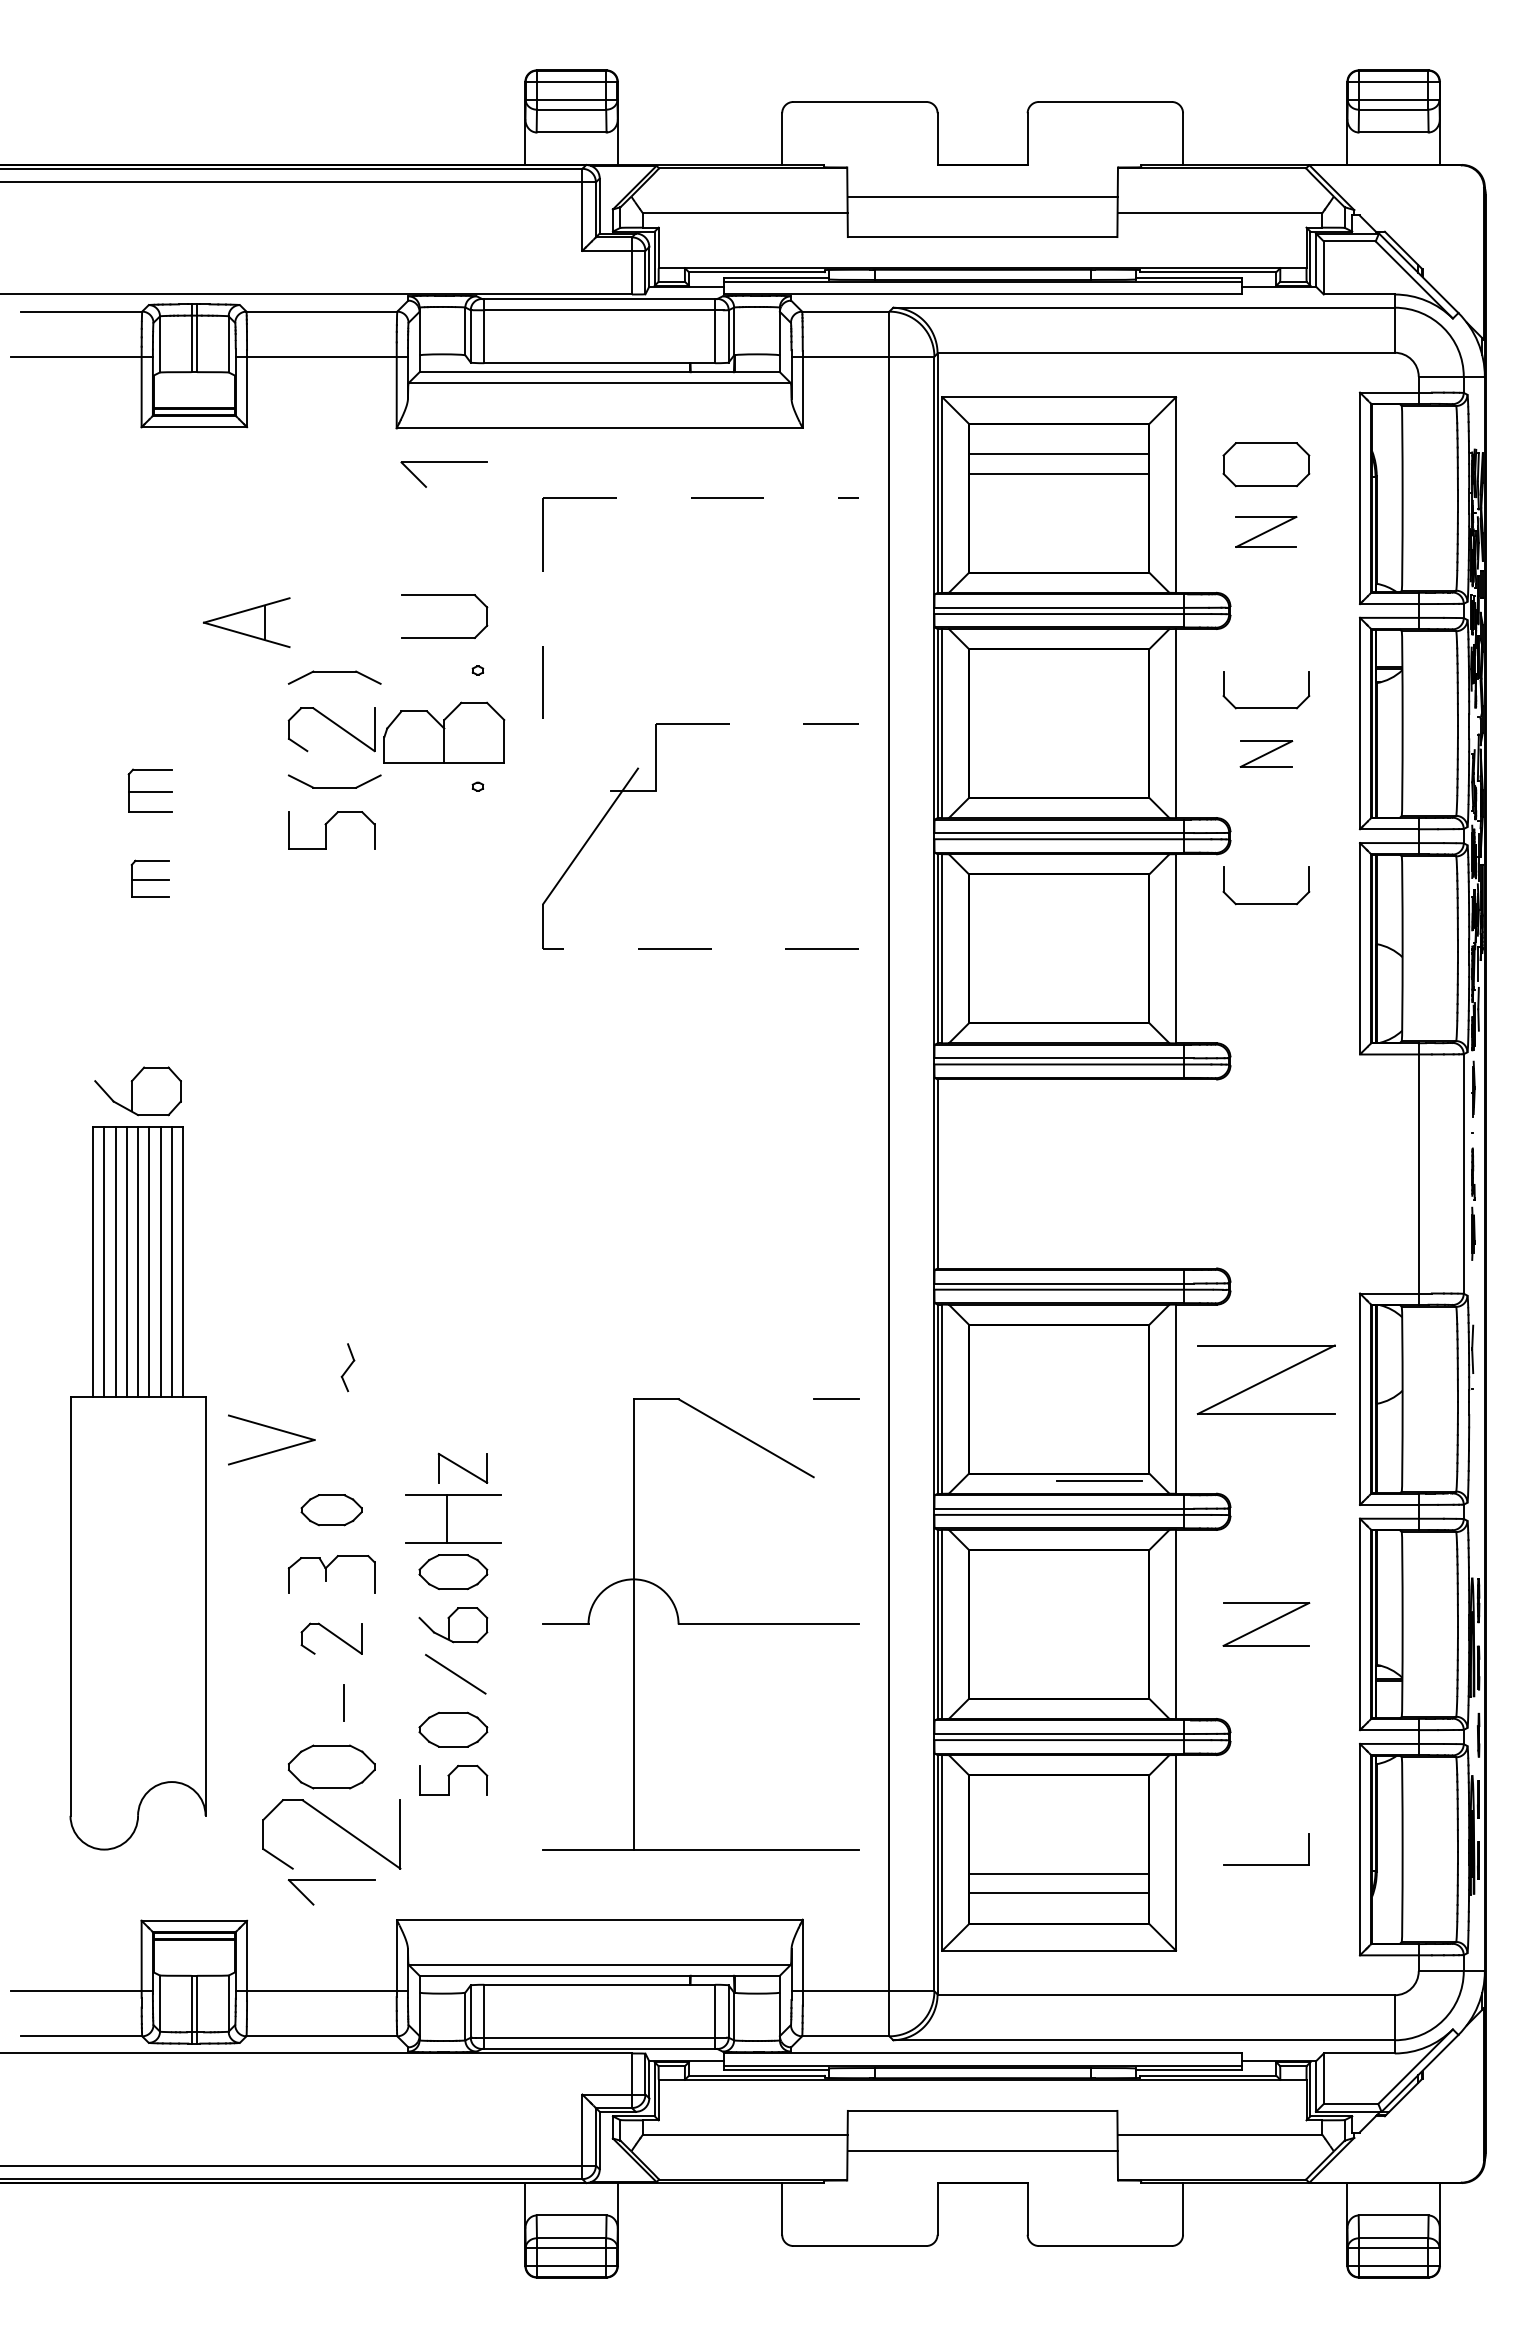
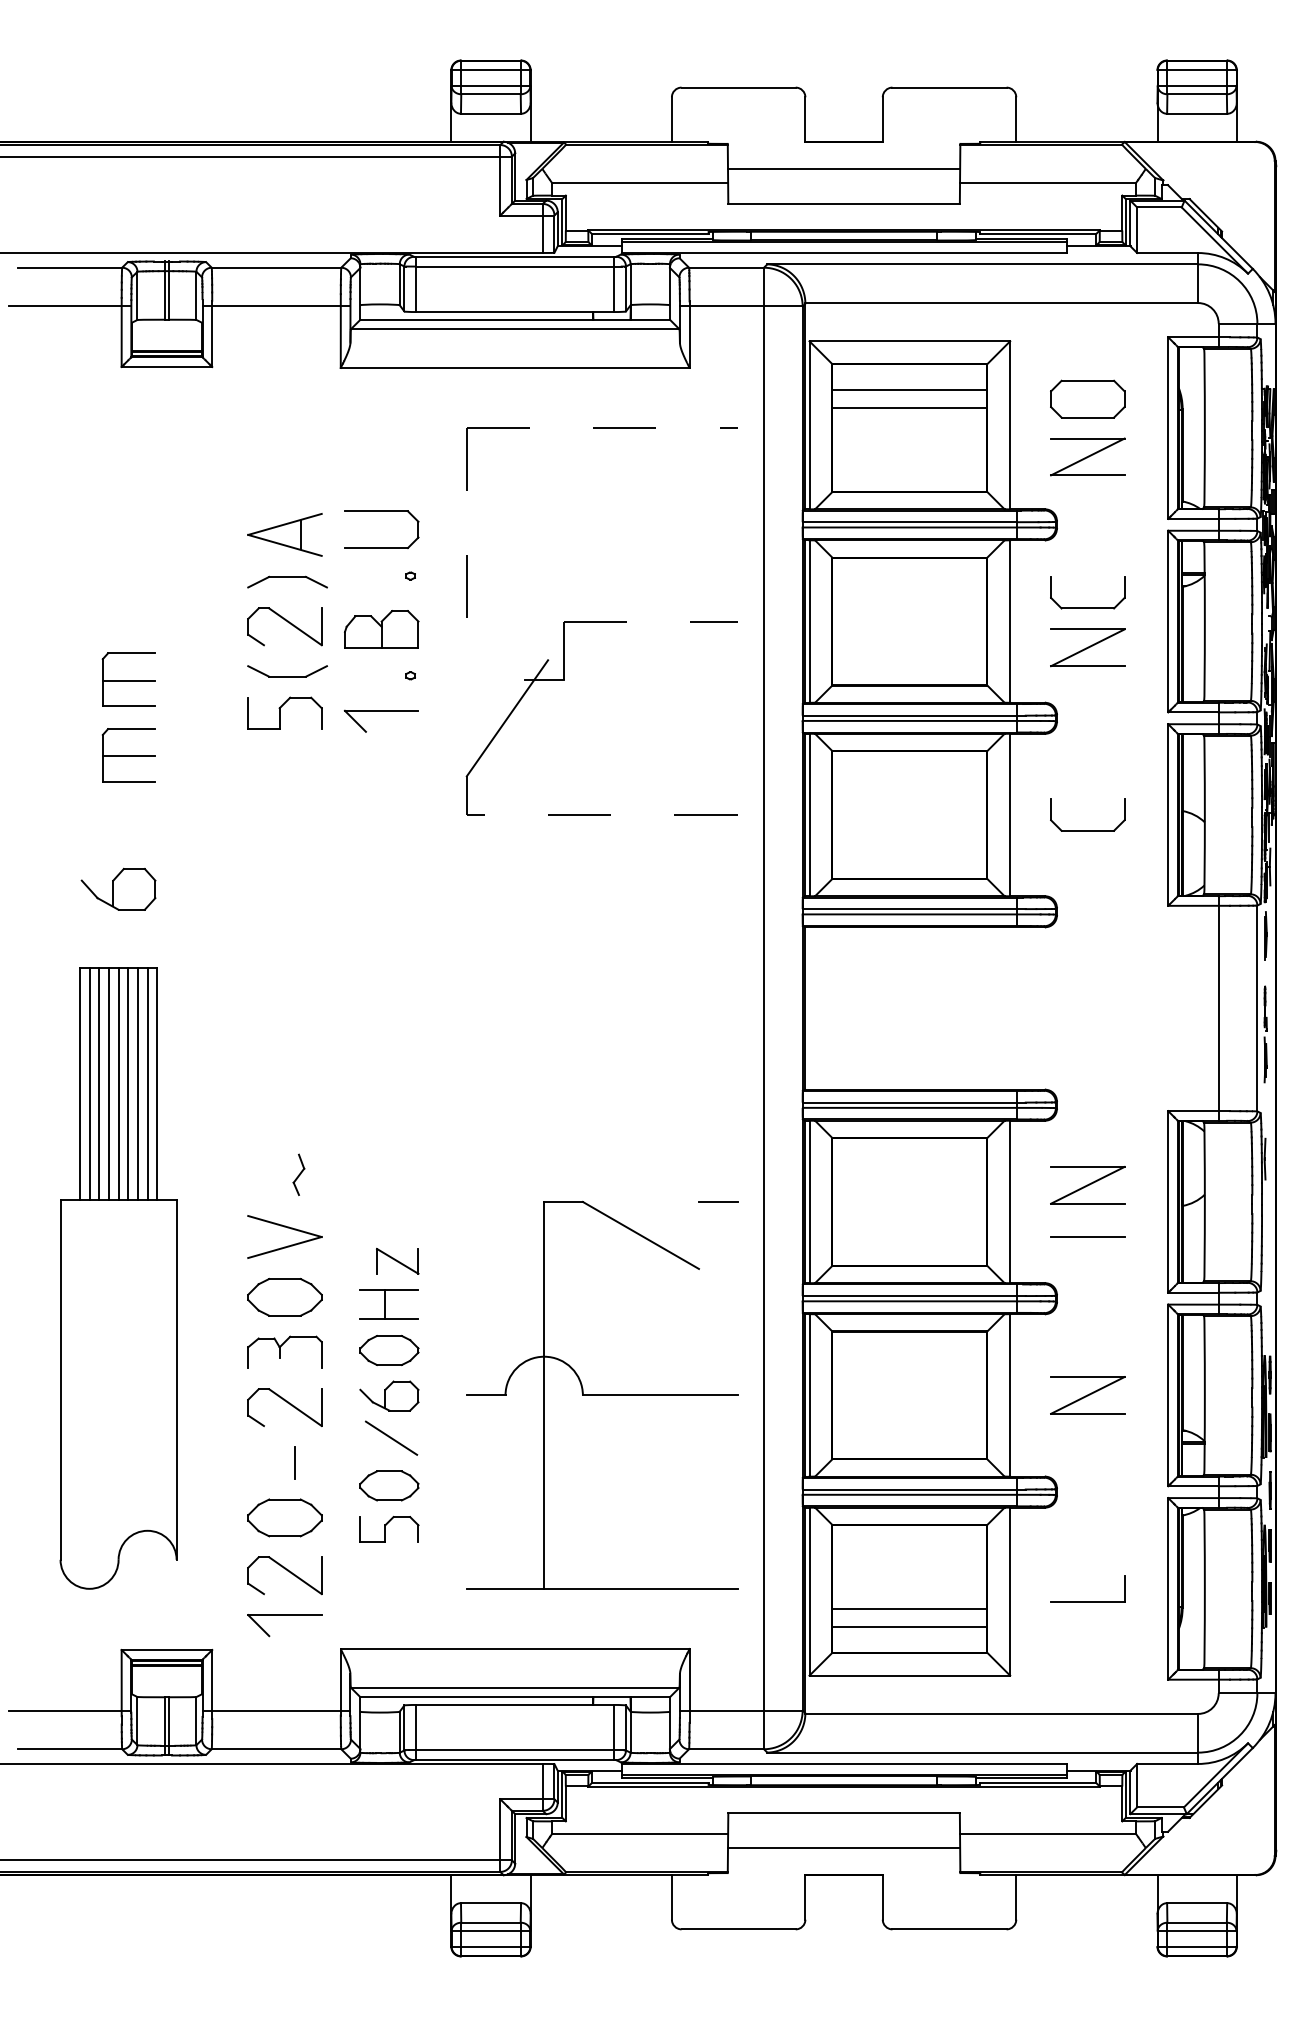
part: (443, 462) -> (380, 710), moved
part: (1266, 531) -> (1087, 456), size x1.43
part: (246, 622) -> (284, 534), moved
part: (444, 732) -> (381, 629), size x0.71
part: (1266, 753) -> (1087, 647), size x1.67
part: (149, 790) -> (128, 679), size x1.43
part: (149, 878) -> (128, 754), size x1.67
part: (1266, 903) -> (1087, 830), moved
part: (137, 1091) -> (118, 889), moved
part: (1266, 1379) -> (1087, 1185), size x0.62
part: (273, 1429) -> (286, 1227), moved
line: (1099, 1480) -> (1087, 1236), moved
part: (331, 1509) -> (284, 1296), size x1.43
part: (453, 1518) -> (389, 1304), size x0.71
part: (331, 1638) -> (284, 1407), size x1.43
part: (331, 1833) -> (284, 1575), size x0.62

